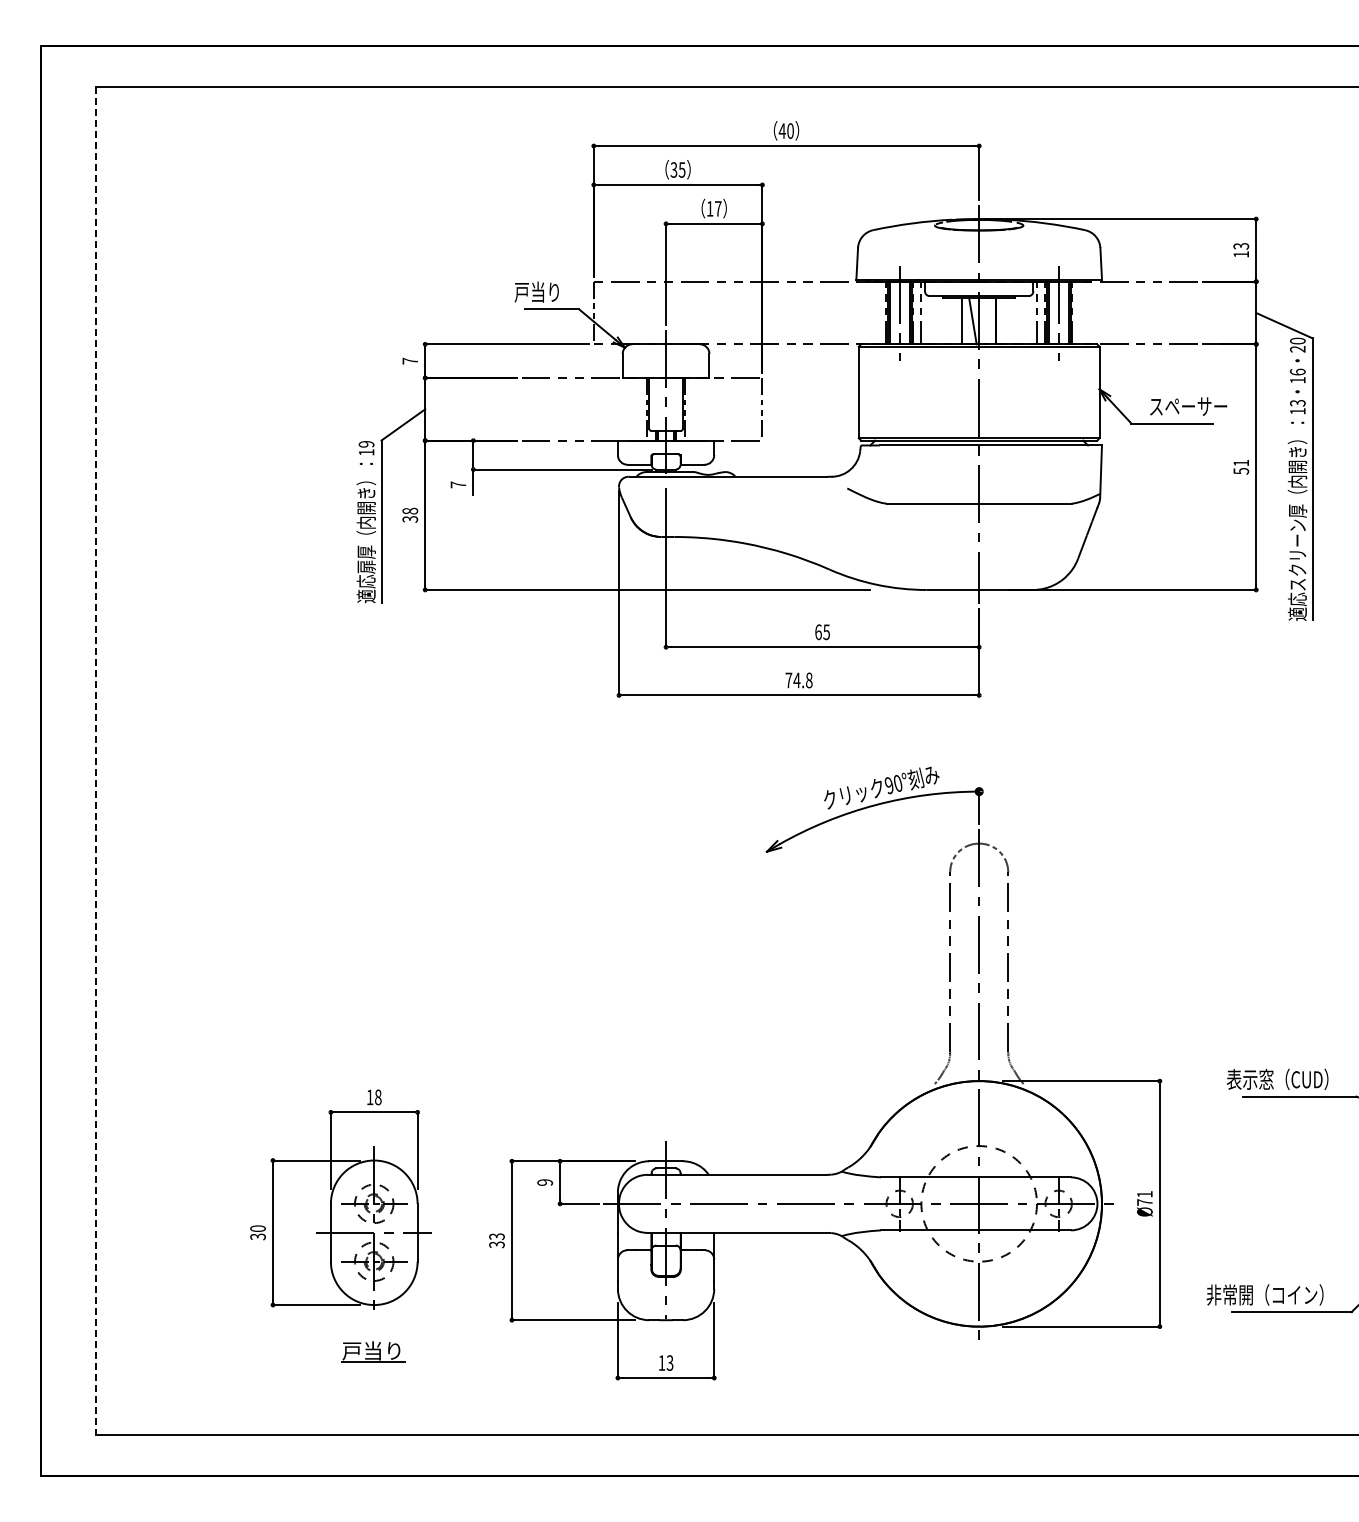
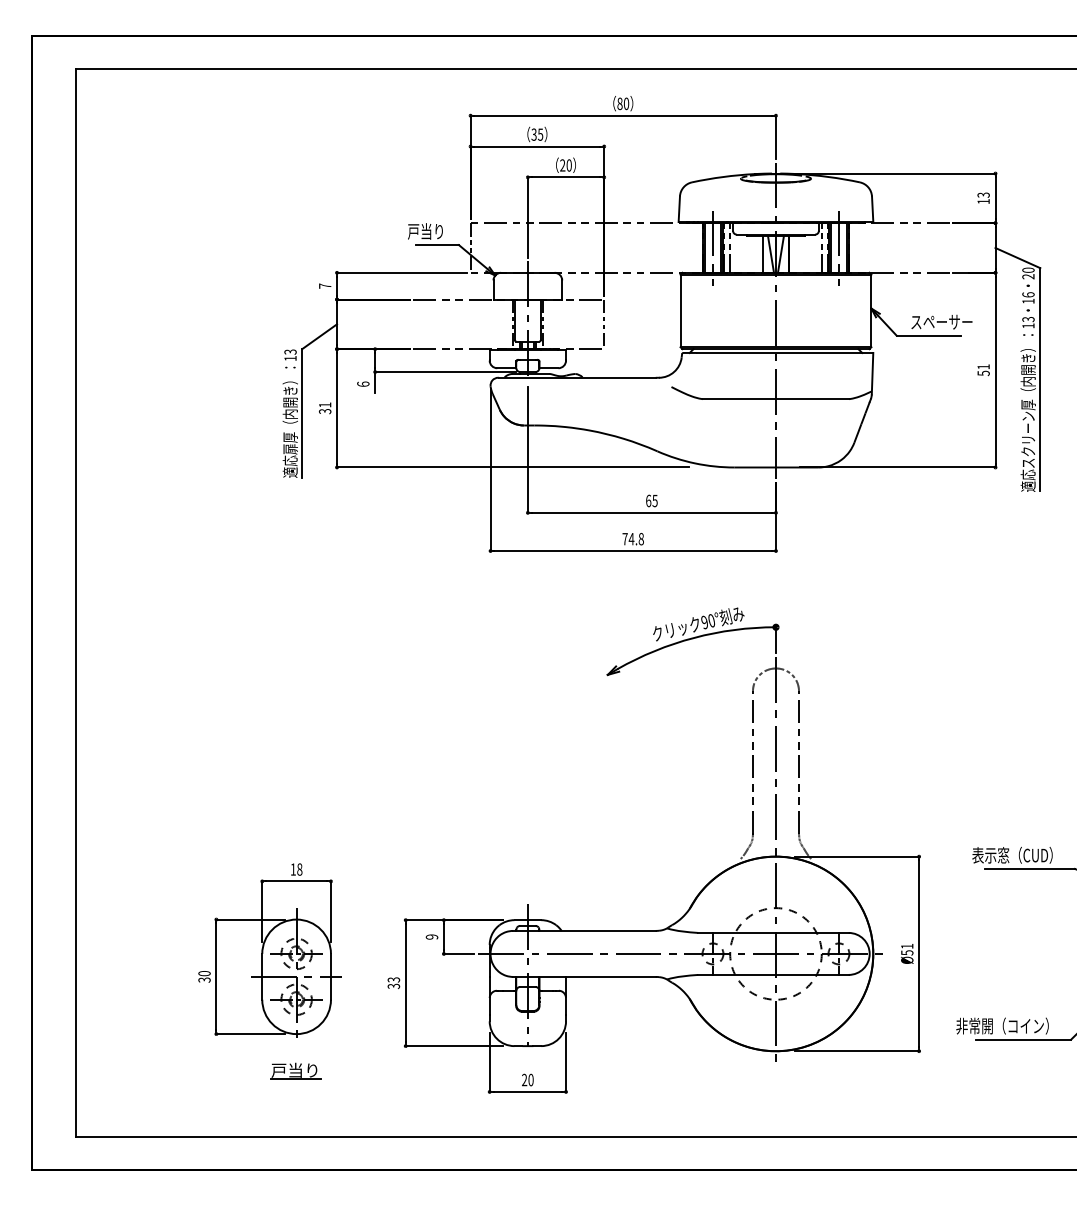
text: (781, 130) -> (619, 103), 40 -> 80
text: (713, 208) -> (565, 165), 17 -> 20
line: (985, 320) -> (780, 253), added
text: (366, 444) -> (290, 352), 19 -> 13
text: (458, 484) -> (363, 383), 7 -> 6
text: (410, 510) -> (325, 404), 38 -> 31
line: (95, 761) -> (75, 603), dashed -> solid
text: (1144, 1202) -> (906, 952), Ø71 -> Ø51
text: (665, 1362) -> (527, 1079), 13 -> 20

